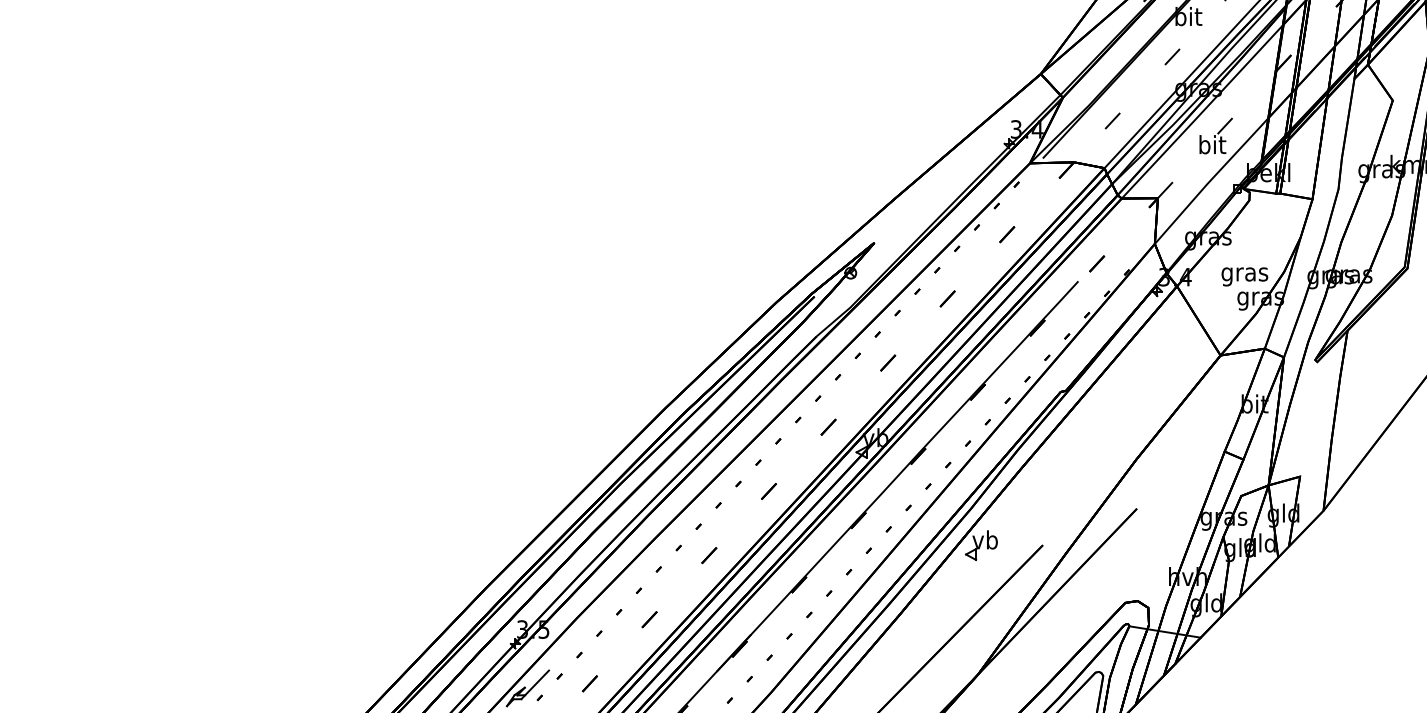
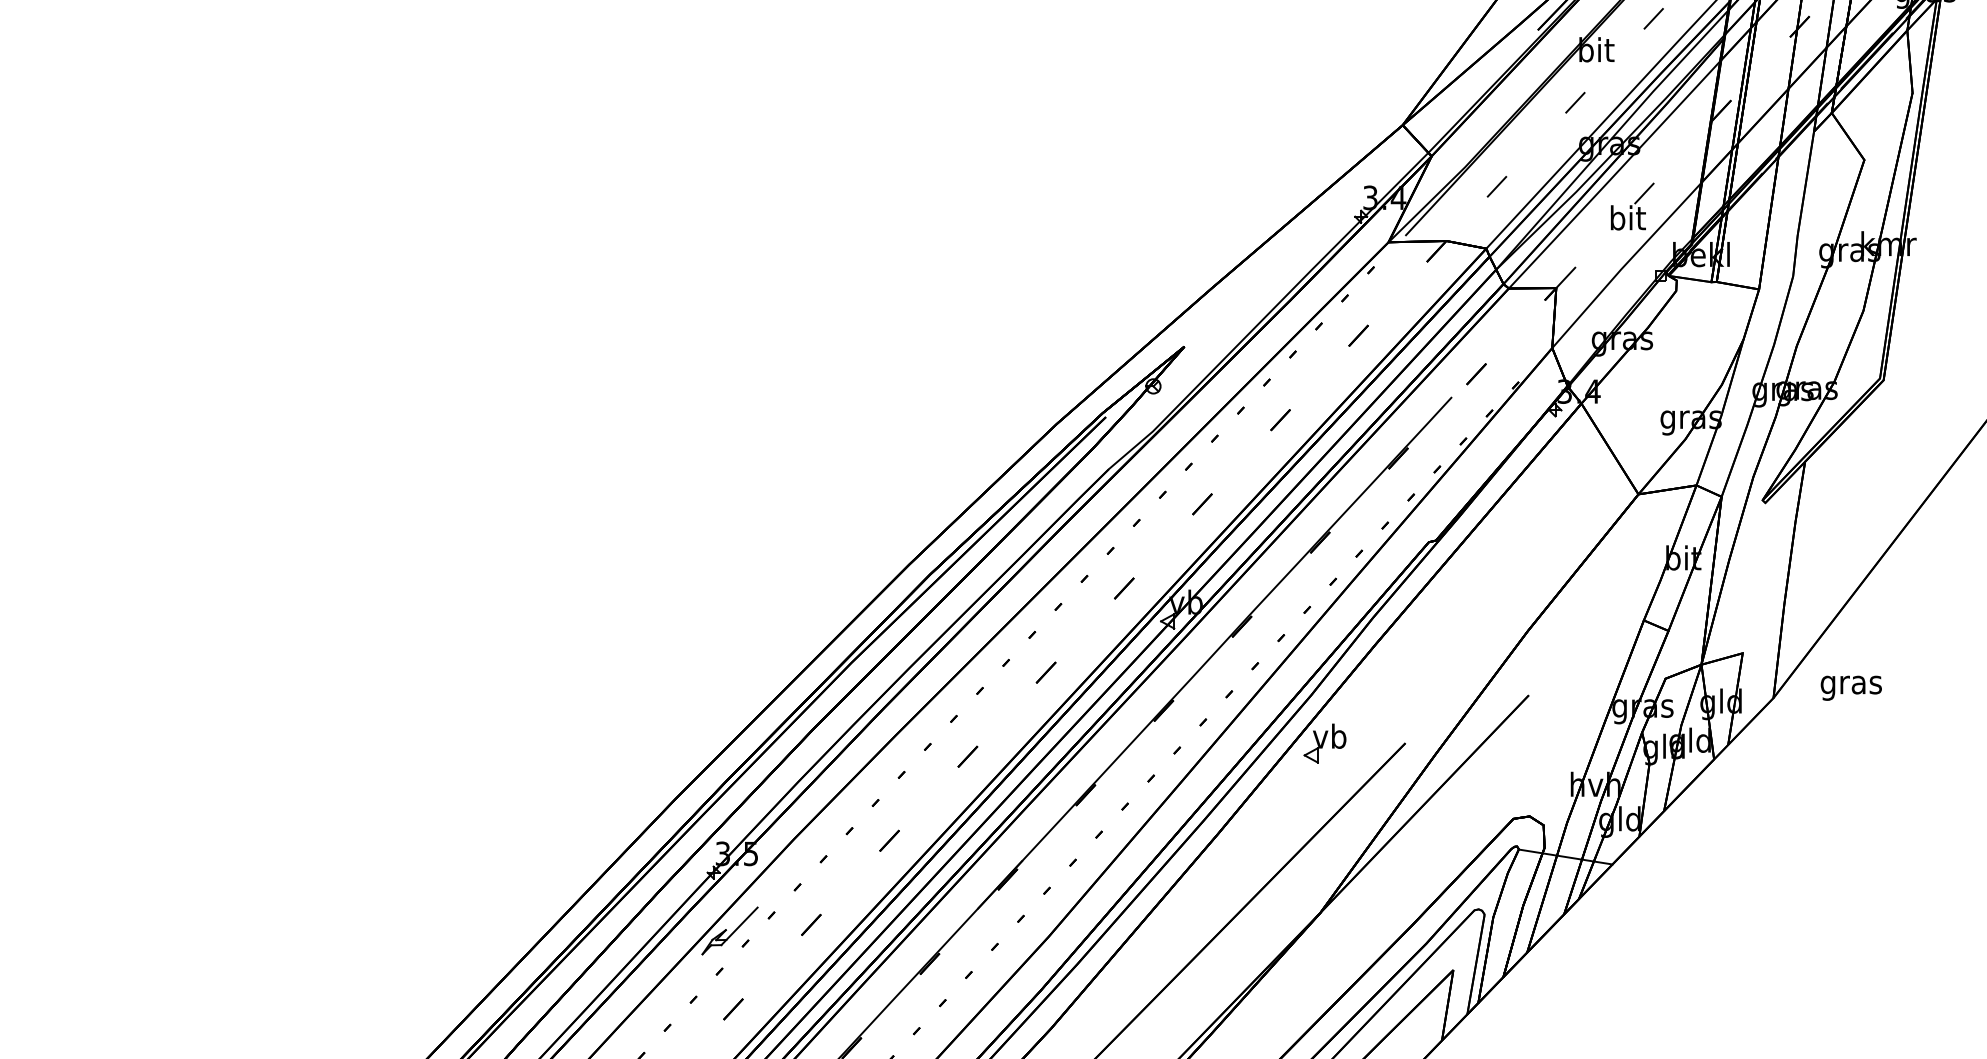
text: (1244, 276) -> (1850, 687), moved

